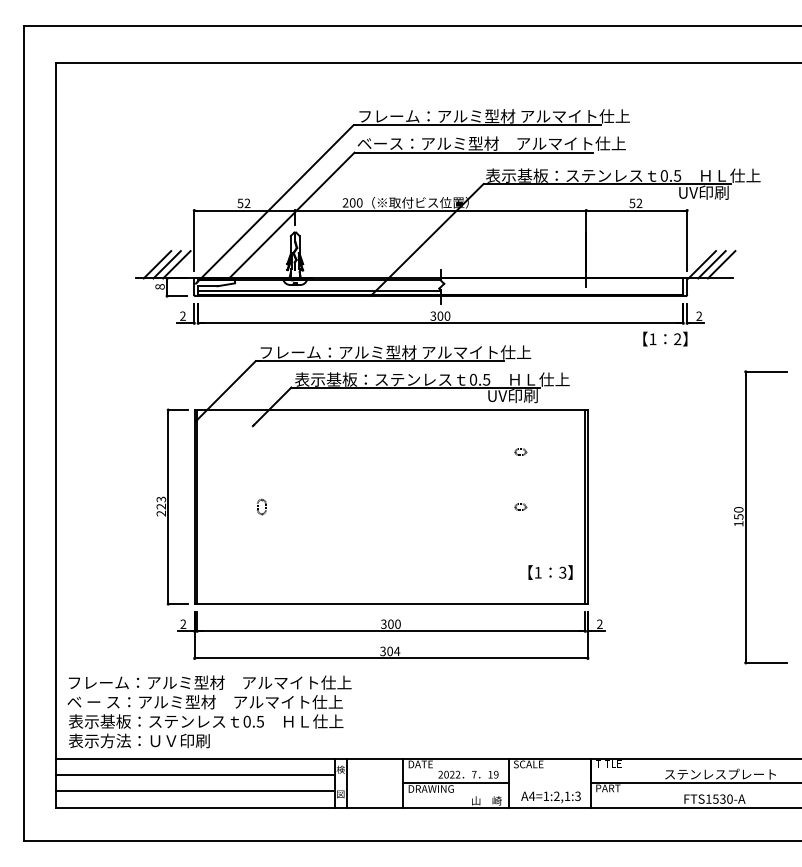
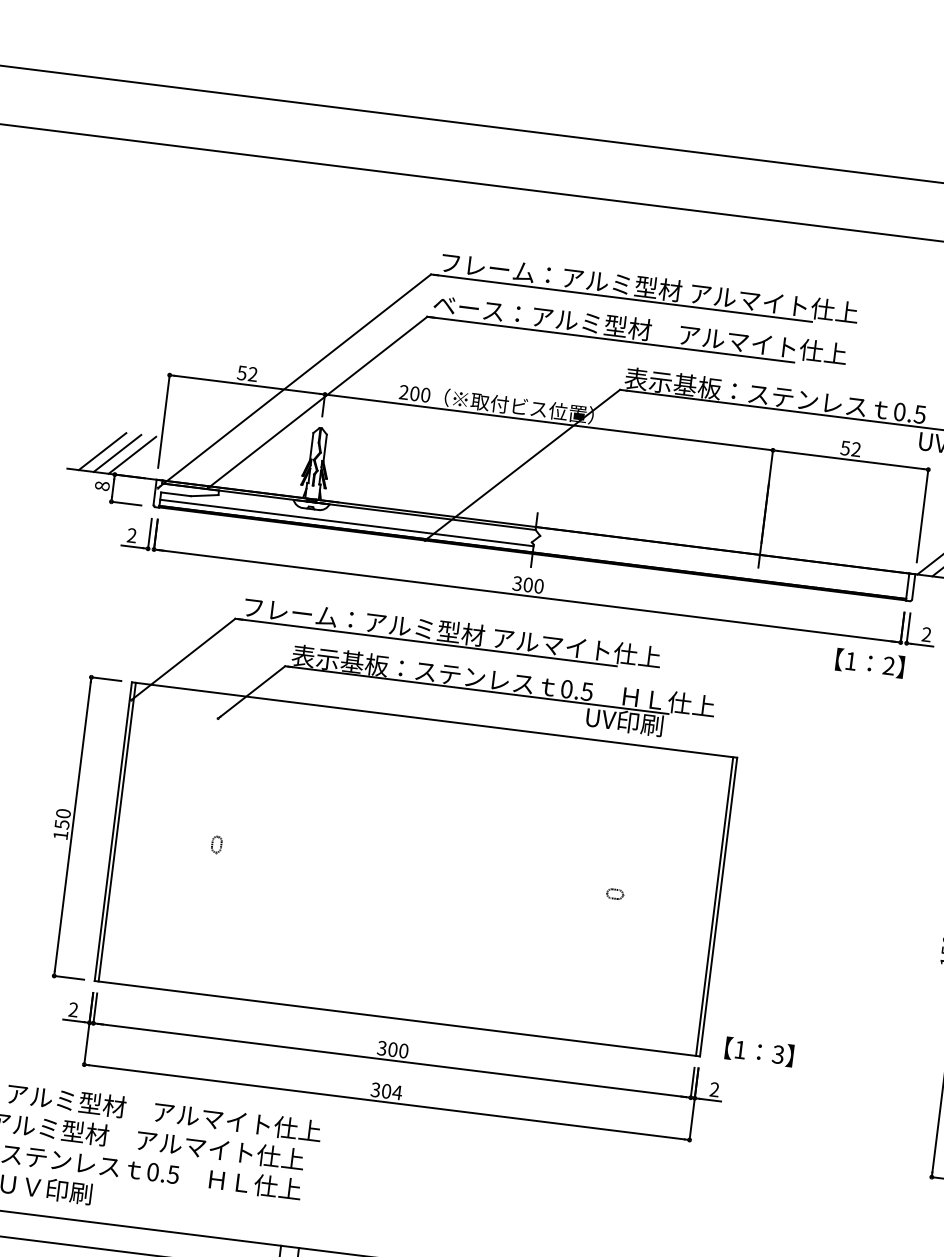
part: (520, 451) -> (625, 808), removed
text: (161, 506) -> (62, 824), 223 -> 150
part: (261, 507) -> (216, 845), size x0.71
text: (550, 572) -> (759, 1051), moved

